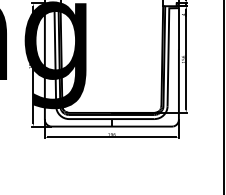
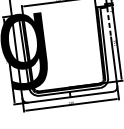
line: (178, 28) -> (108, 21), solid -> dashed

